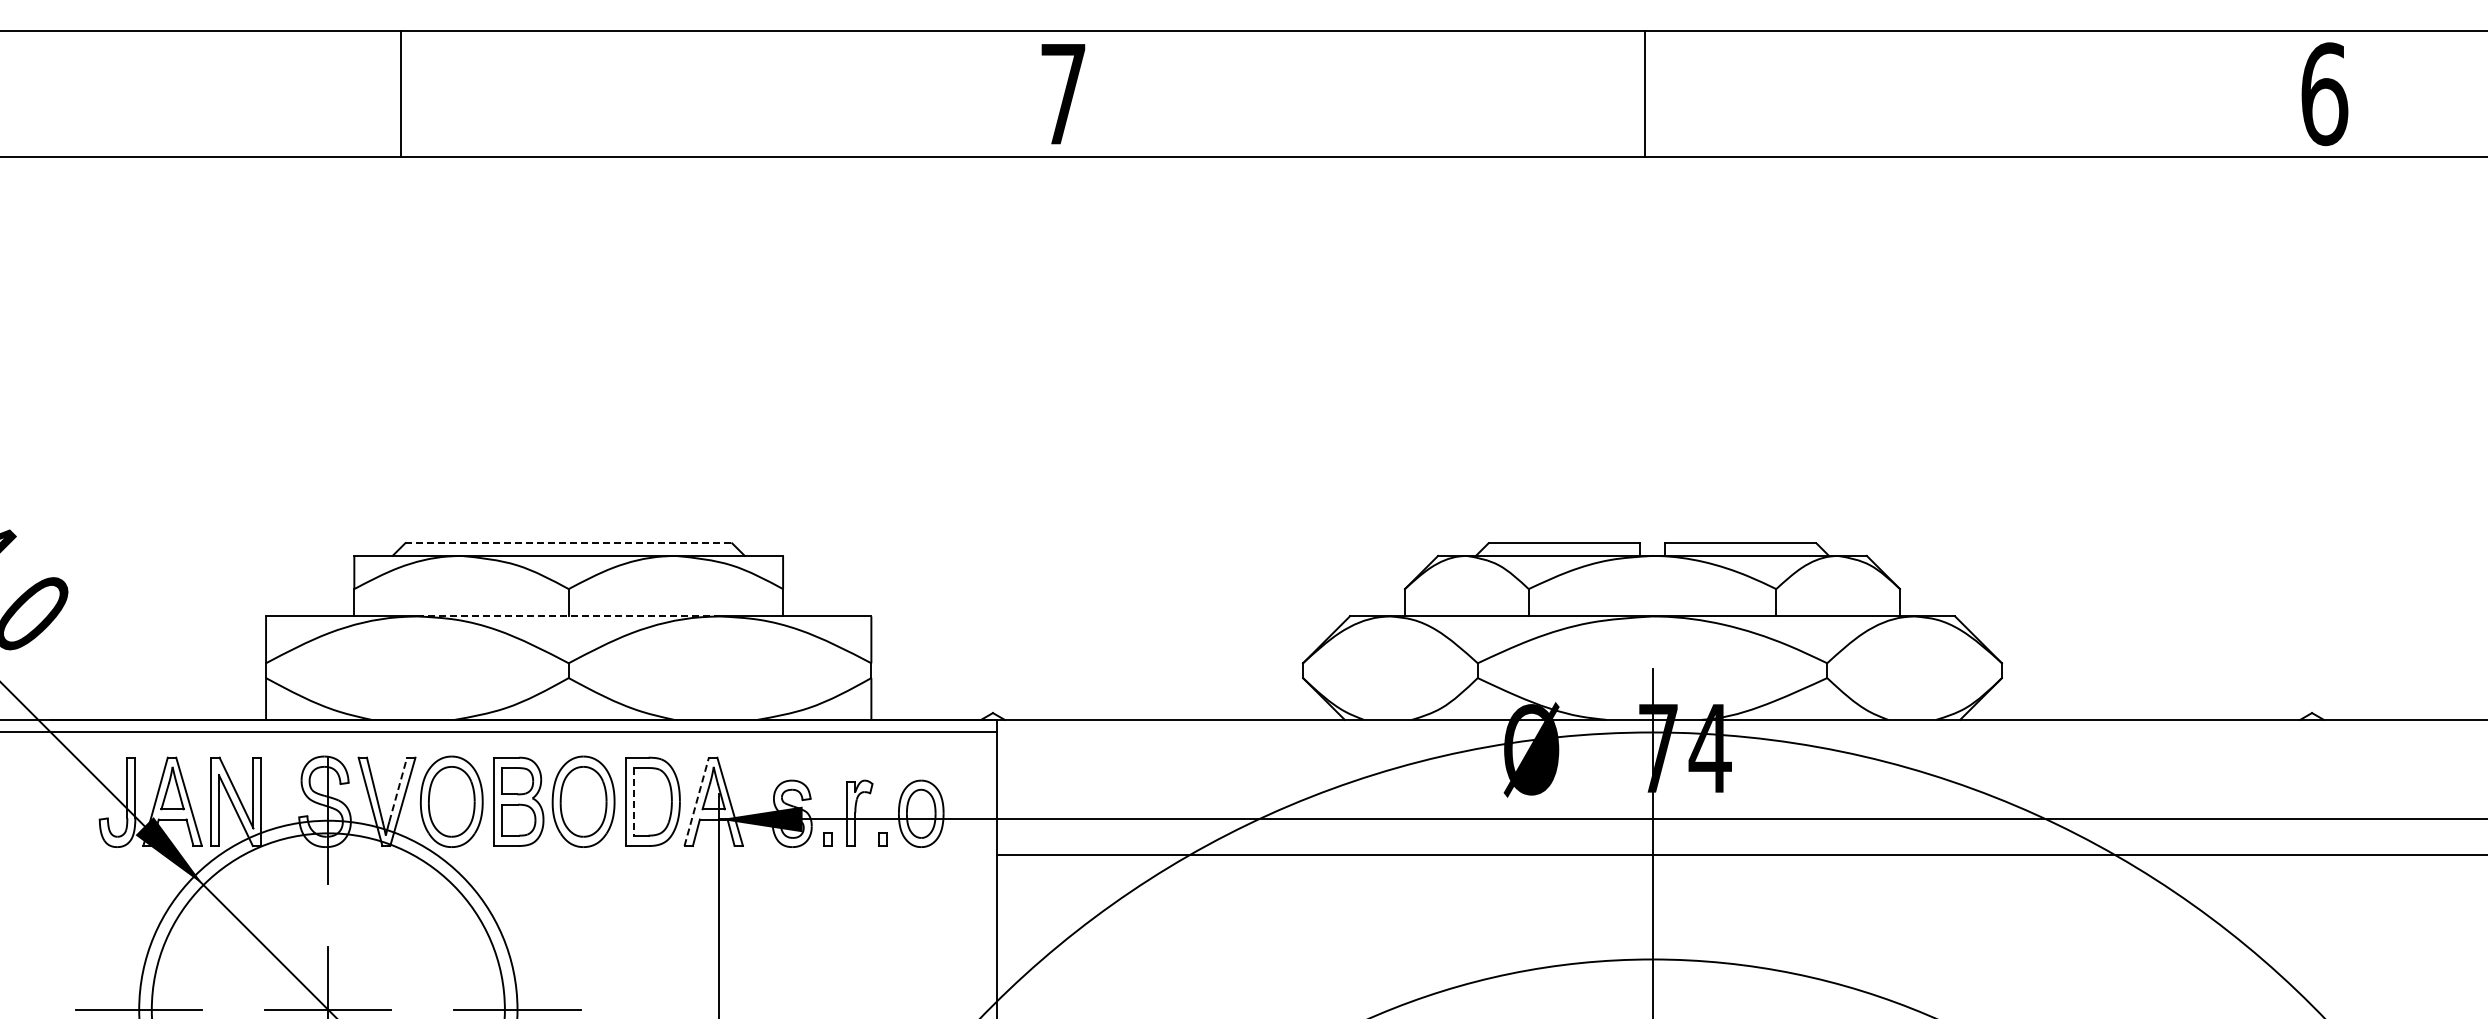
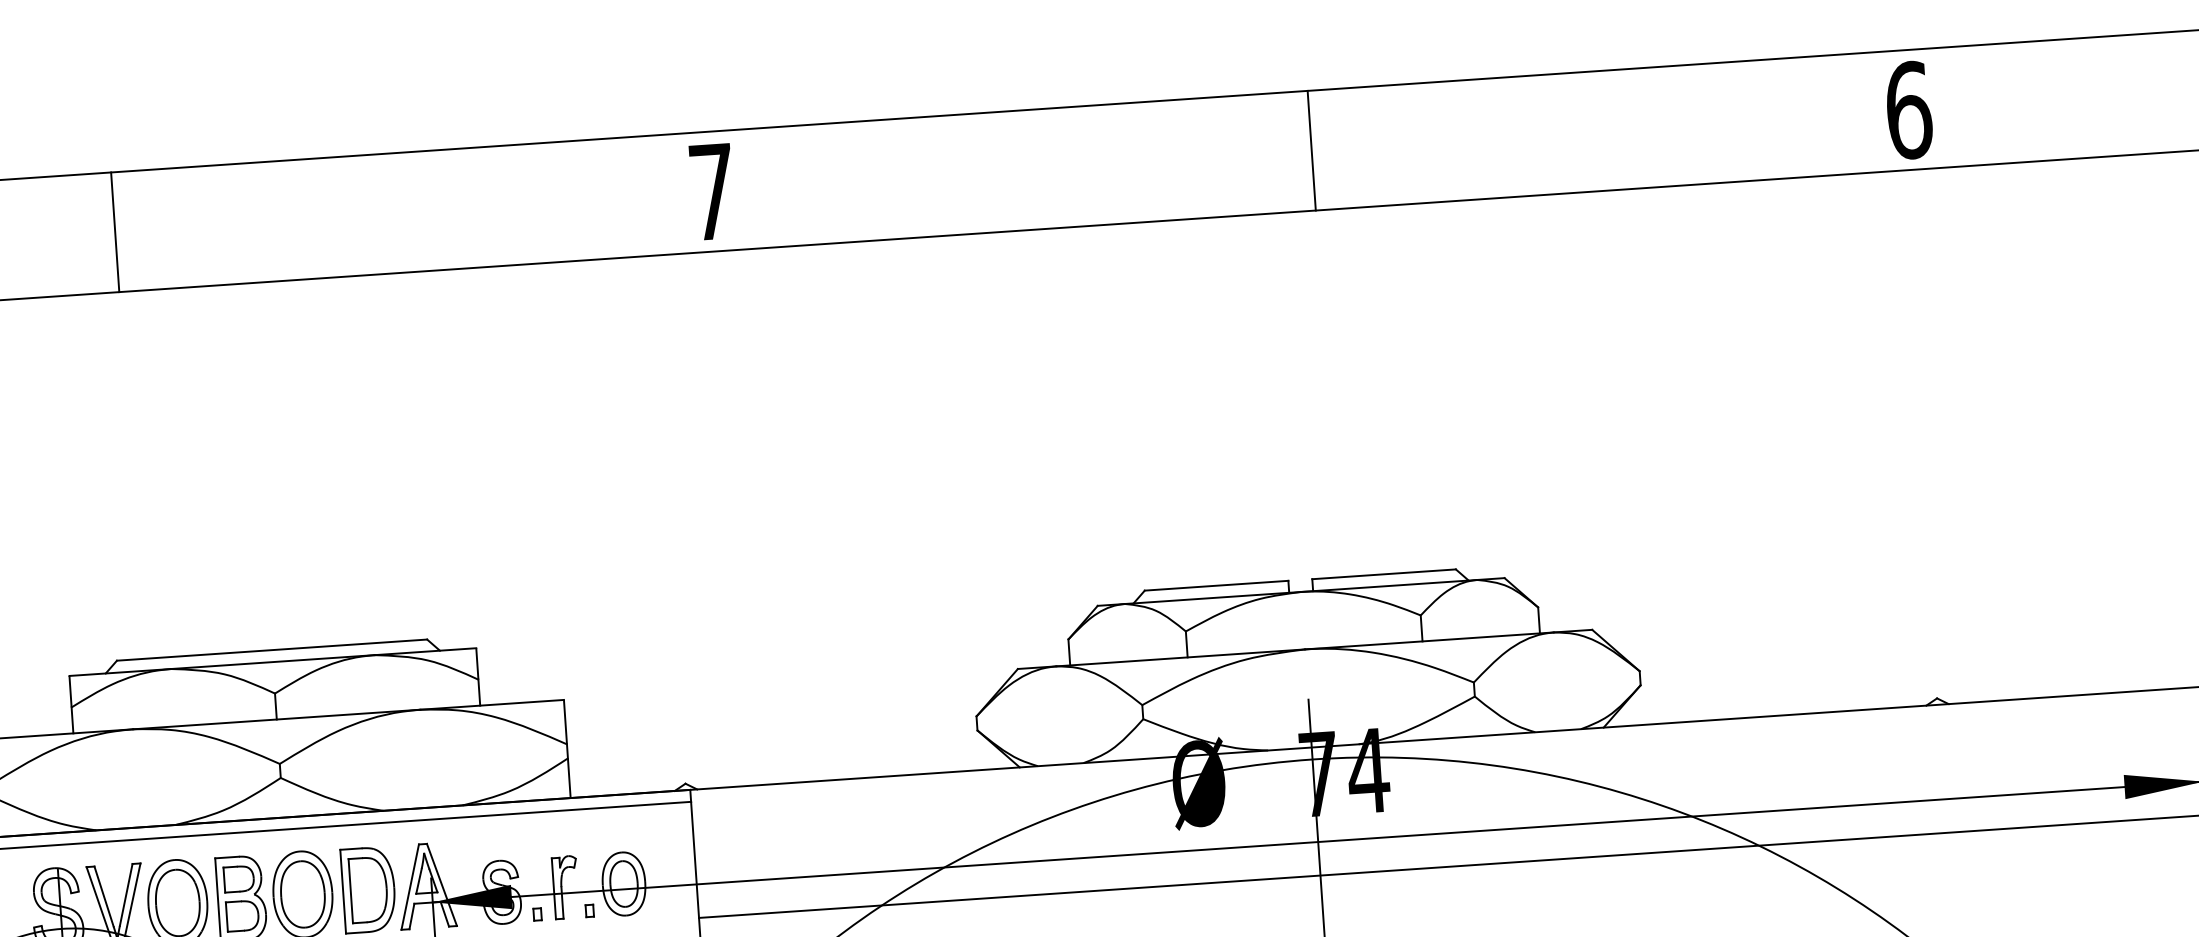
line: (401, 93) -> (115, 232), moved
line: (1645, 93) -> (1312, 150), moved
line: (569, 543) -> (272, 650), dashed -> solid
line: (569, 616) -> (277, 719), dashed -> solid
line: (398, 789) -> (126, 894), dashed -> solid
line: (634, 801) -> (351, 890), dashed -> solid
line: (696, 801) -> (409, 886), dashed -> solid

